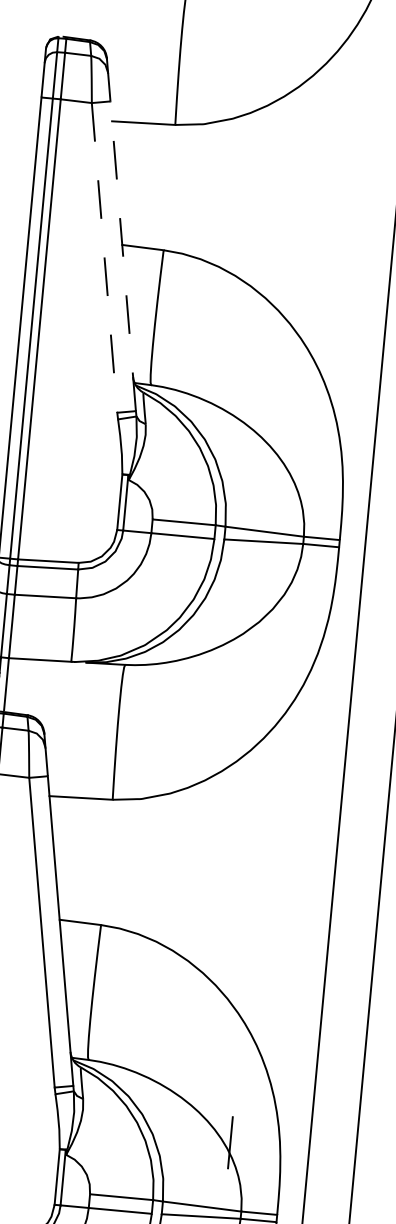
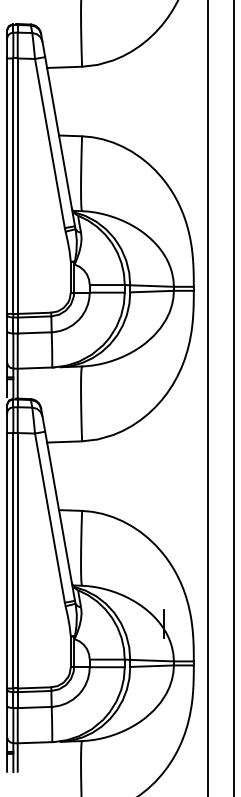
line: (123, 255) -> (60, 141), dashed -> solid
line: (103, 257) -> (49, 143), dashed -> solid

